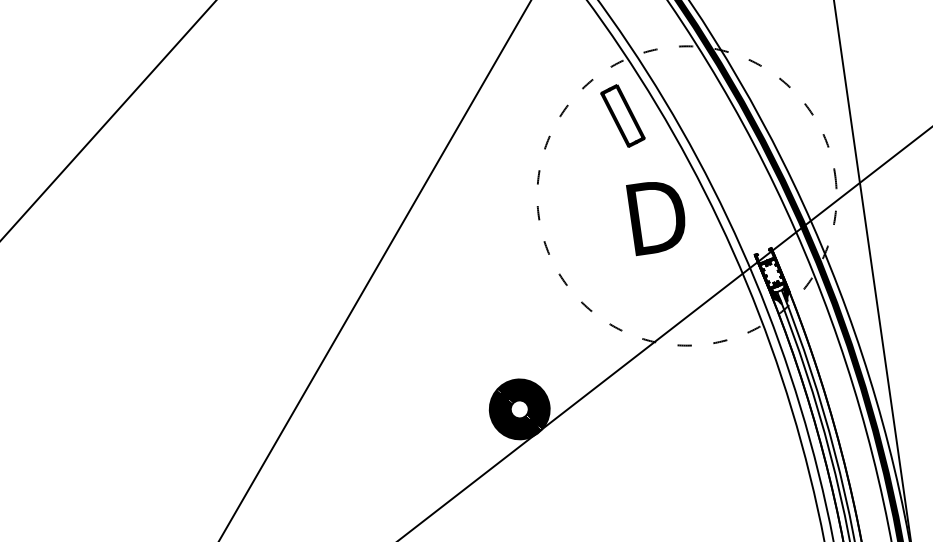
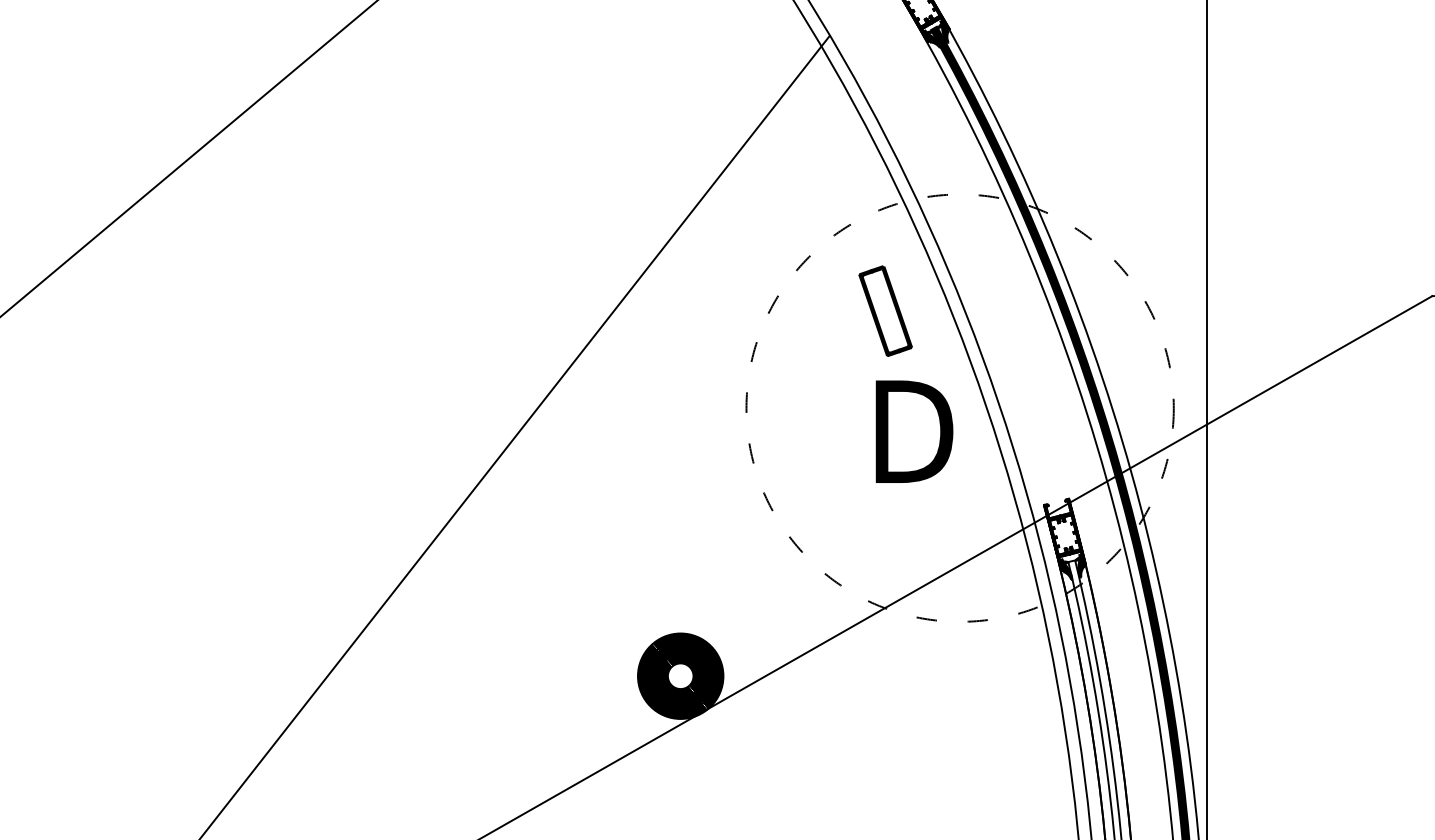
part: (622, 115) -> (885, 310), moved

